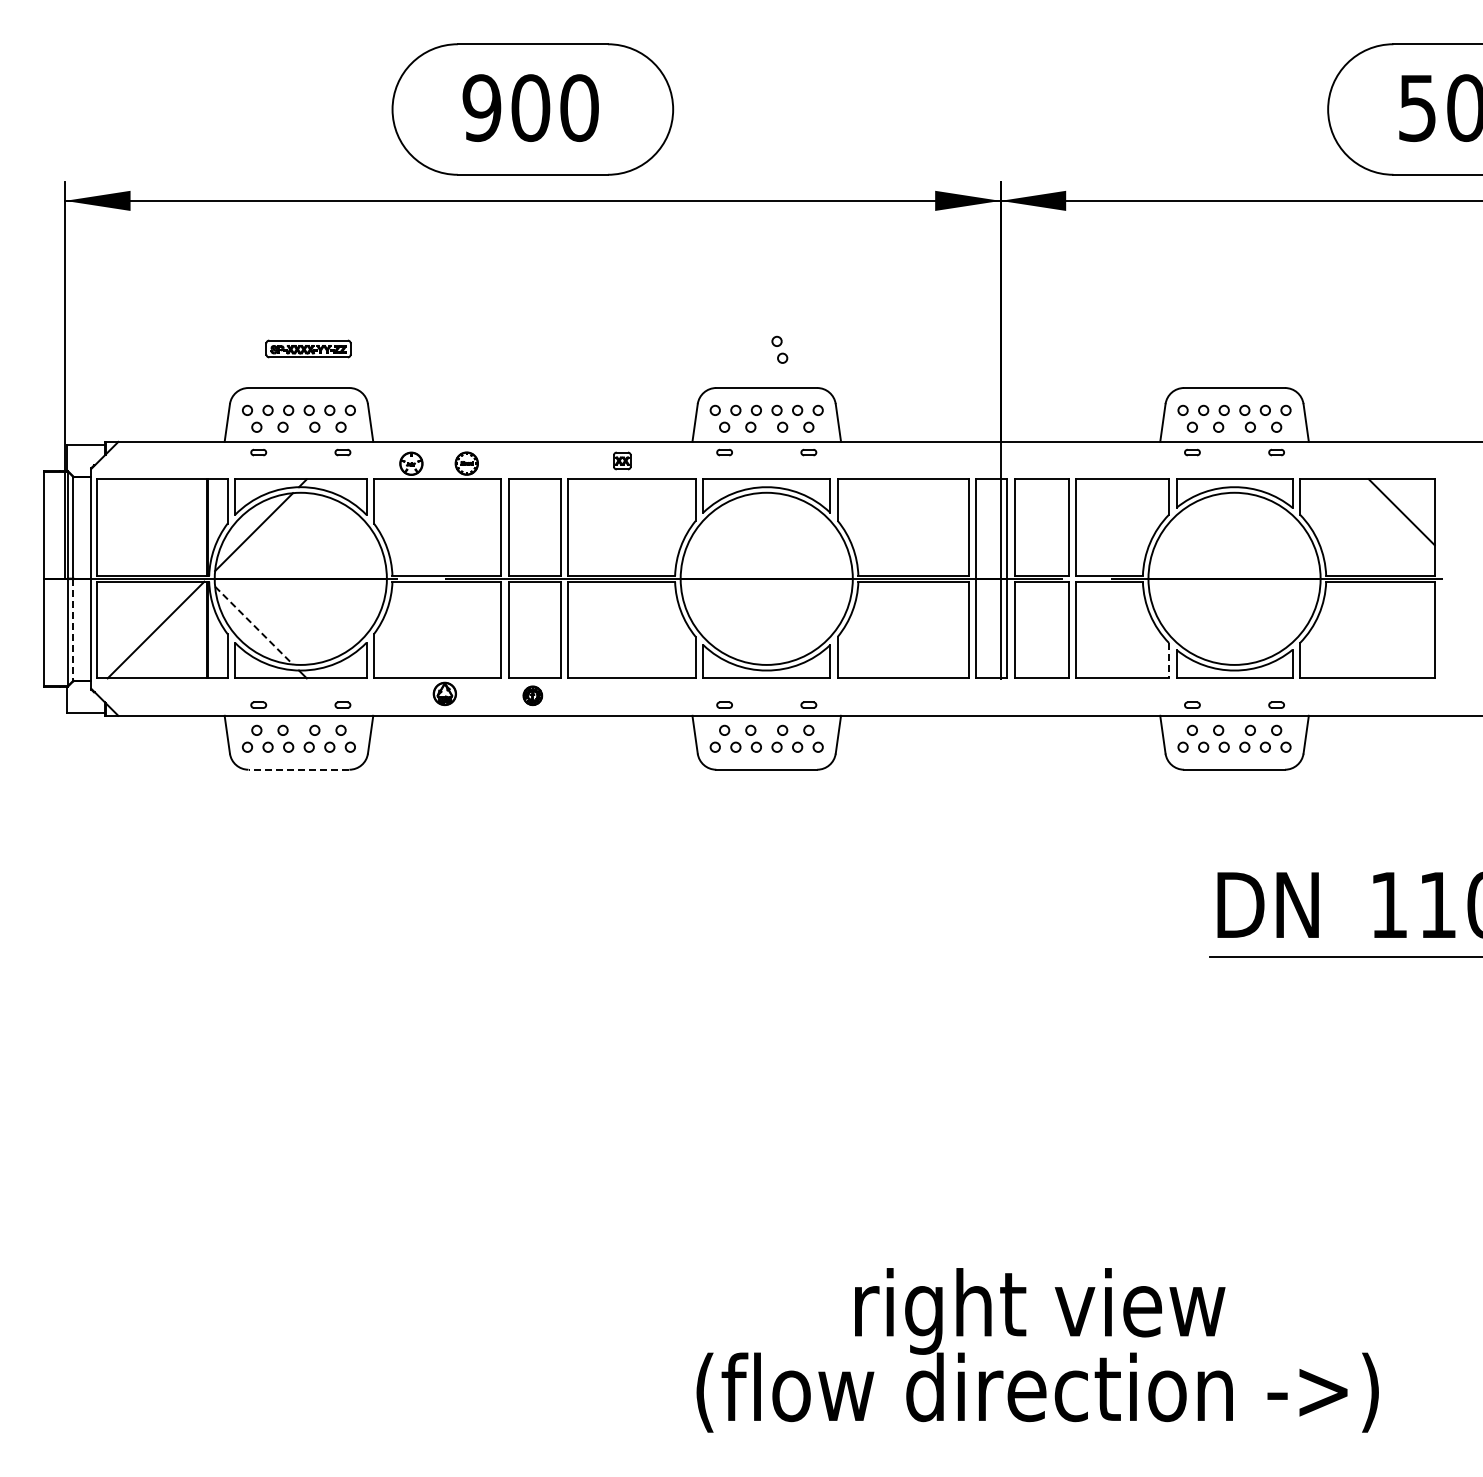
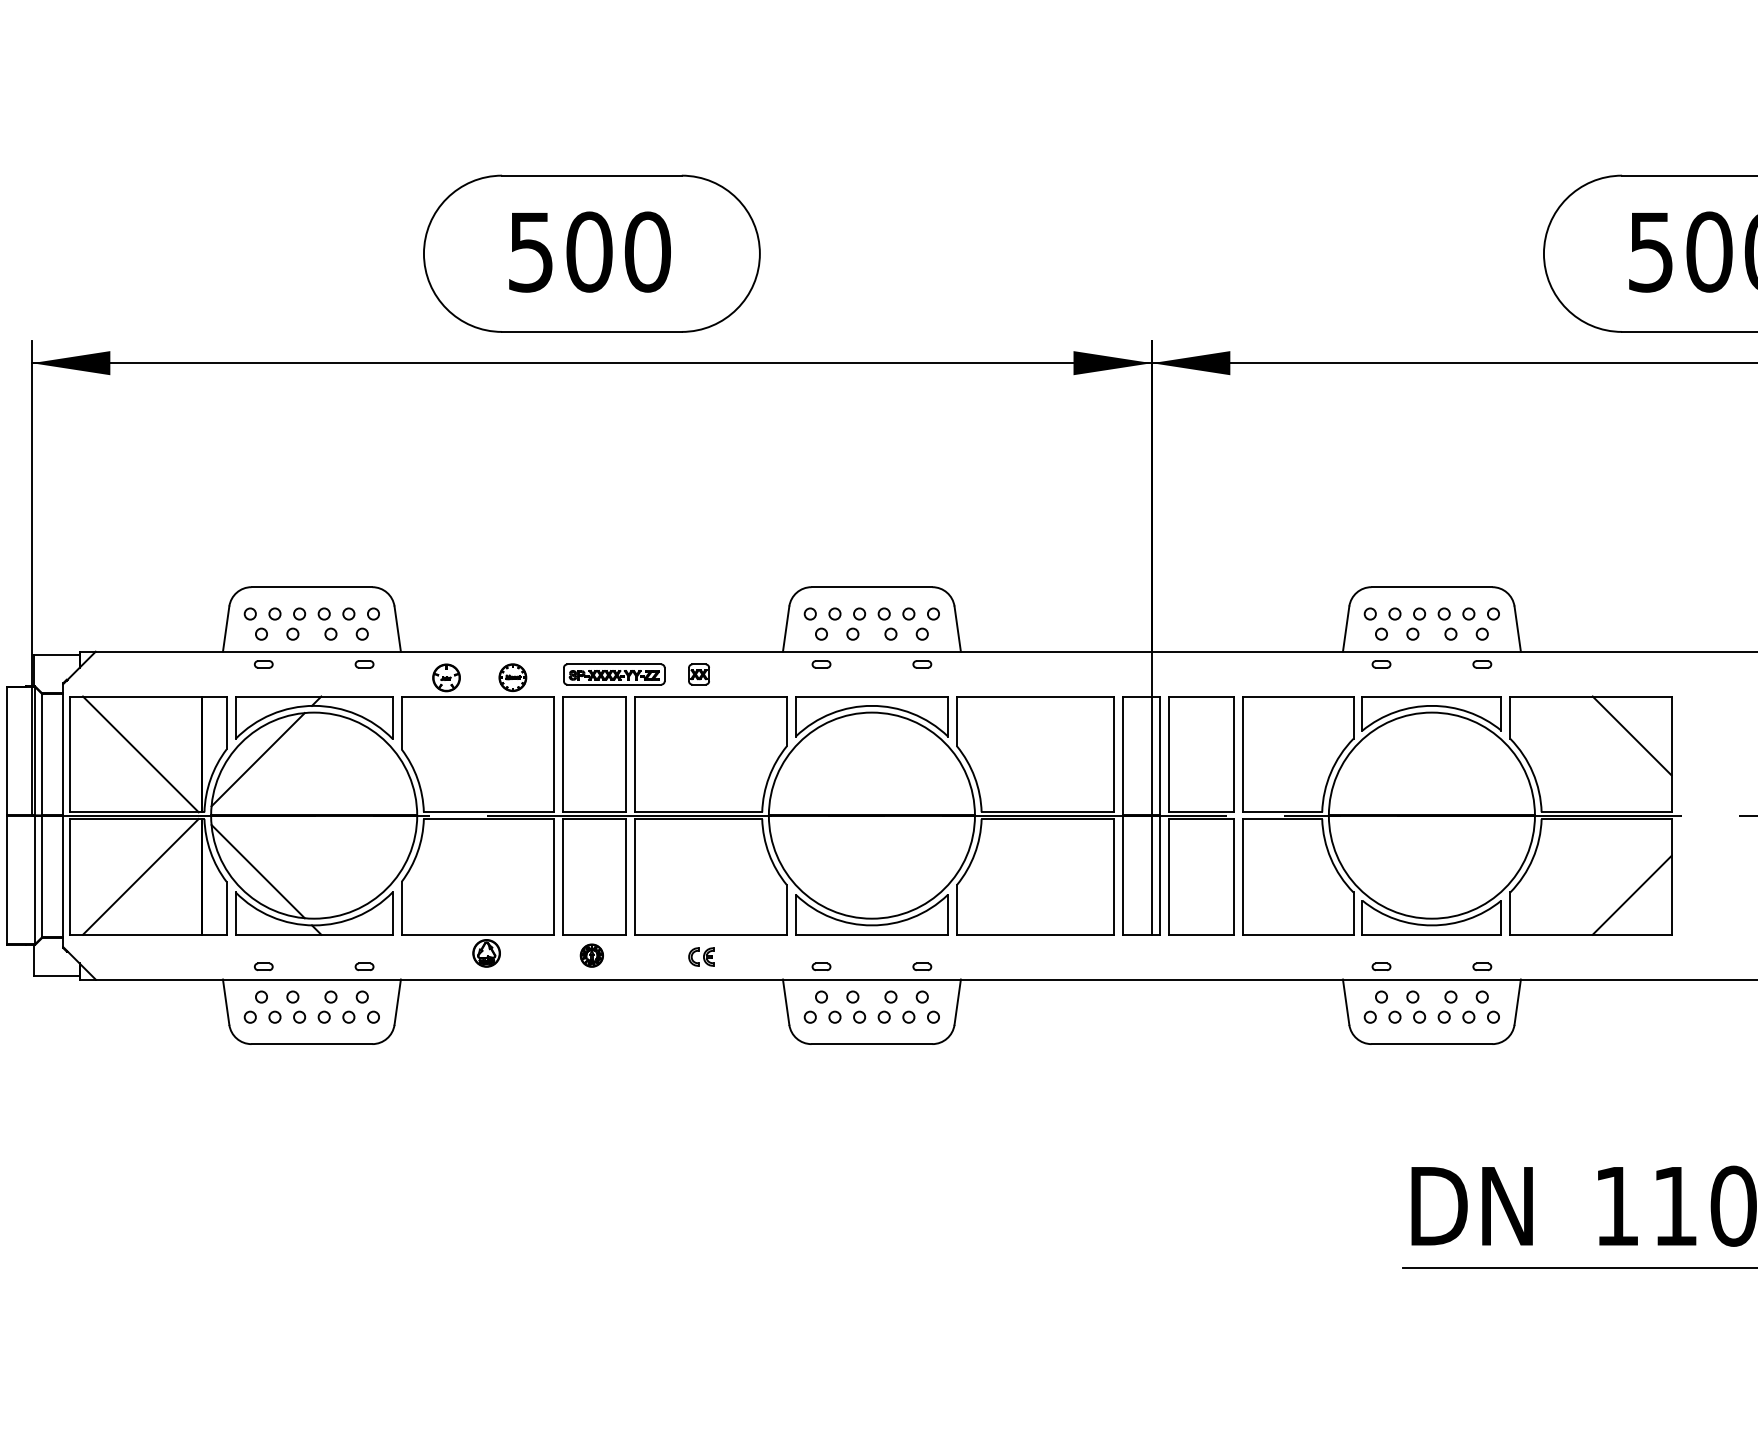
text: (481, 107) -> (530, 251), 900 -> 500
part: (308, 348) -> (614, 673), moved
part: (779, 349) -> (887, 541), removed
line: (155, 527) -> (140, 754), added
line: (254, 625) -> (258, 871), dashed -> solid
line: (73, 629) -> (42, 876), dashed -> solid
line: (1401, 645) -> (1631, 895), added
line: (1169, 660) -> (1354, 913), dashed -> solid
part: (623, 696) -> (700, 956), added
line: (298, 769) -> (311, 1043), dashed -> solid

